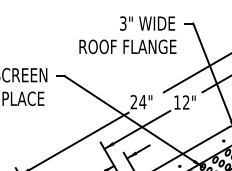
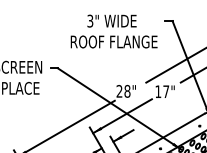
text: (147, 23) -> (111, 21), moved
text: (142, 101) -> (127, 90), 24" -> 28"
text: (185, 102) -> (165, 91), 12" -> 17"

